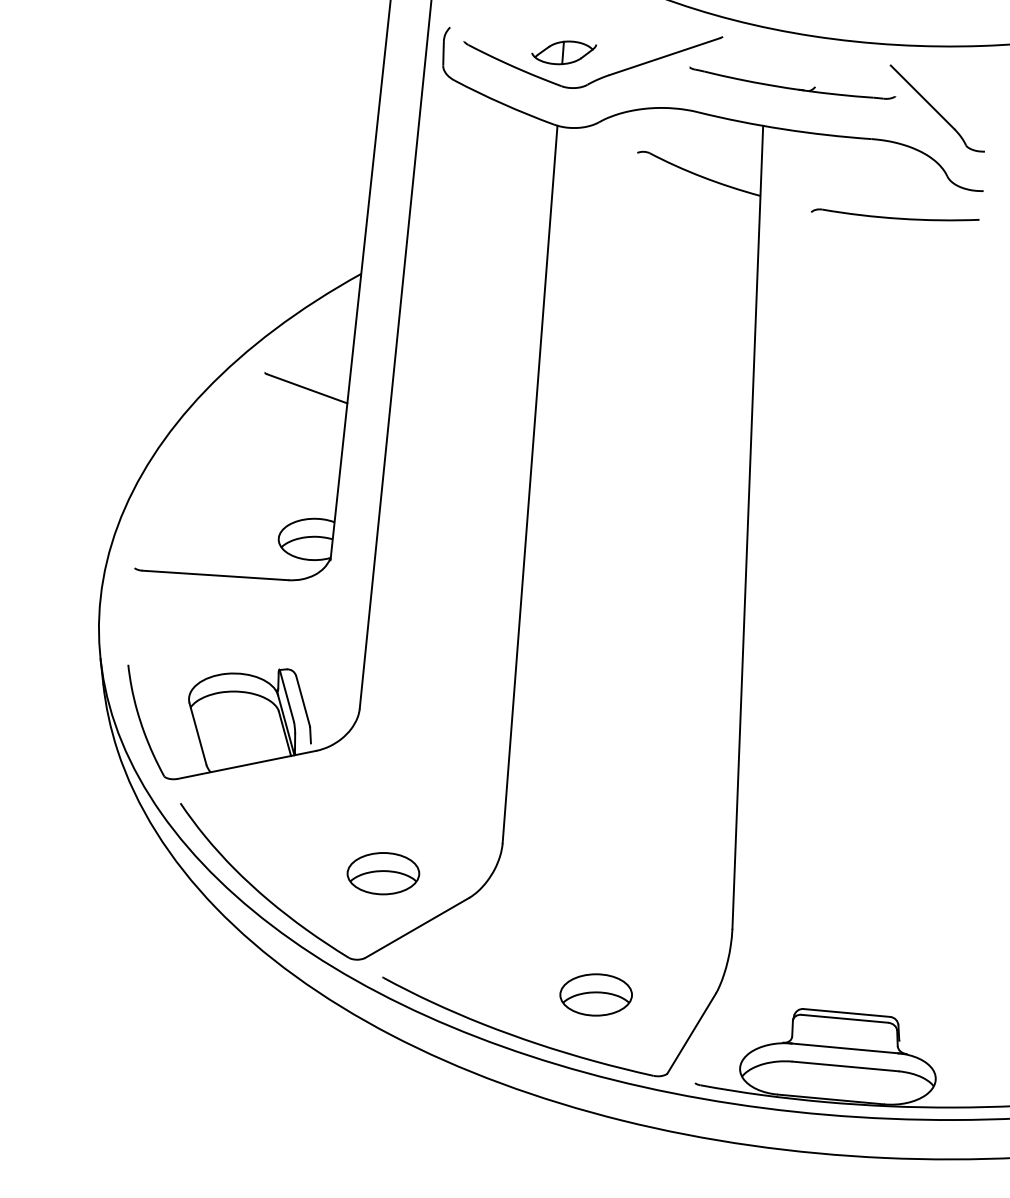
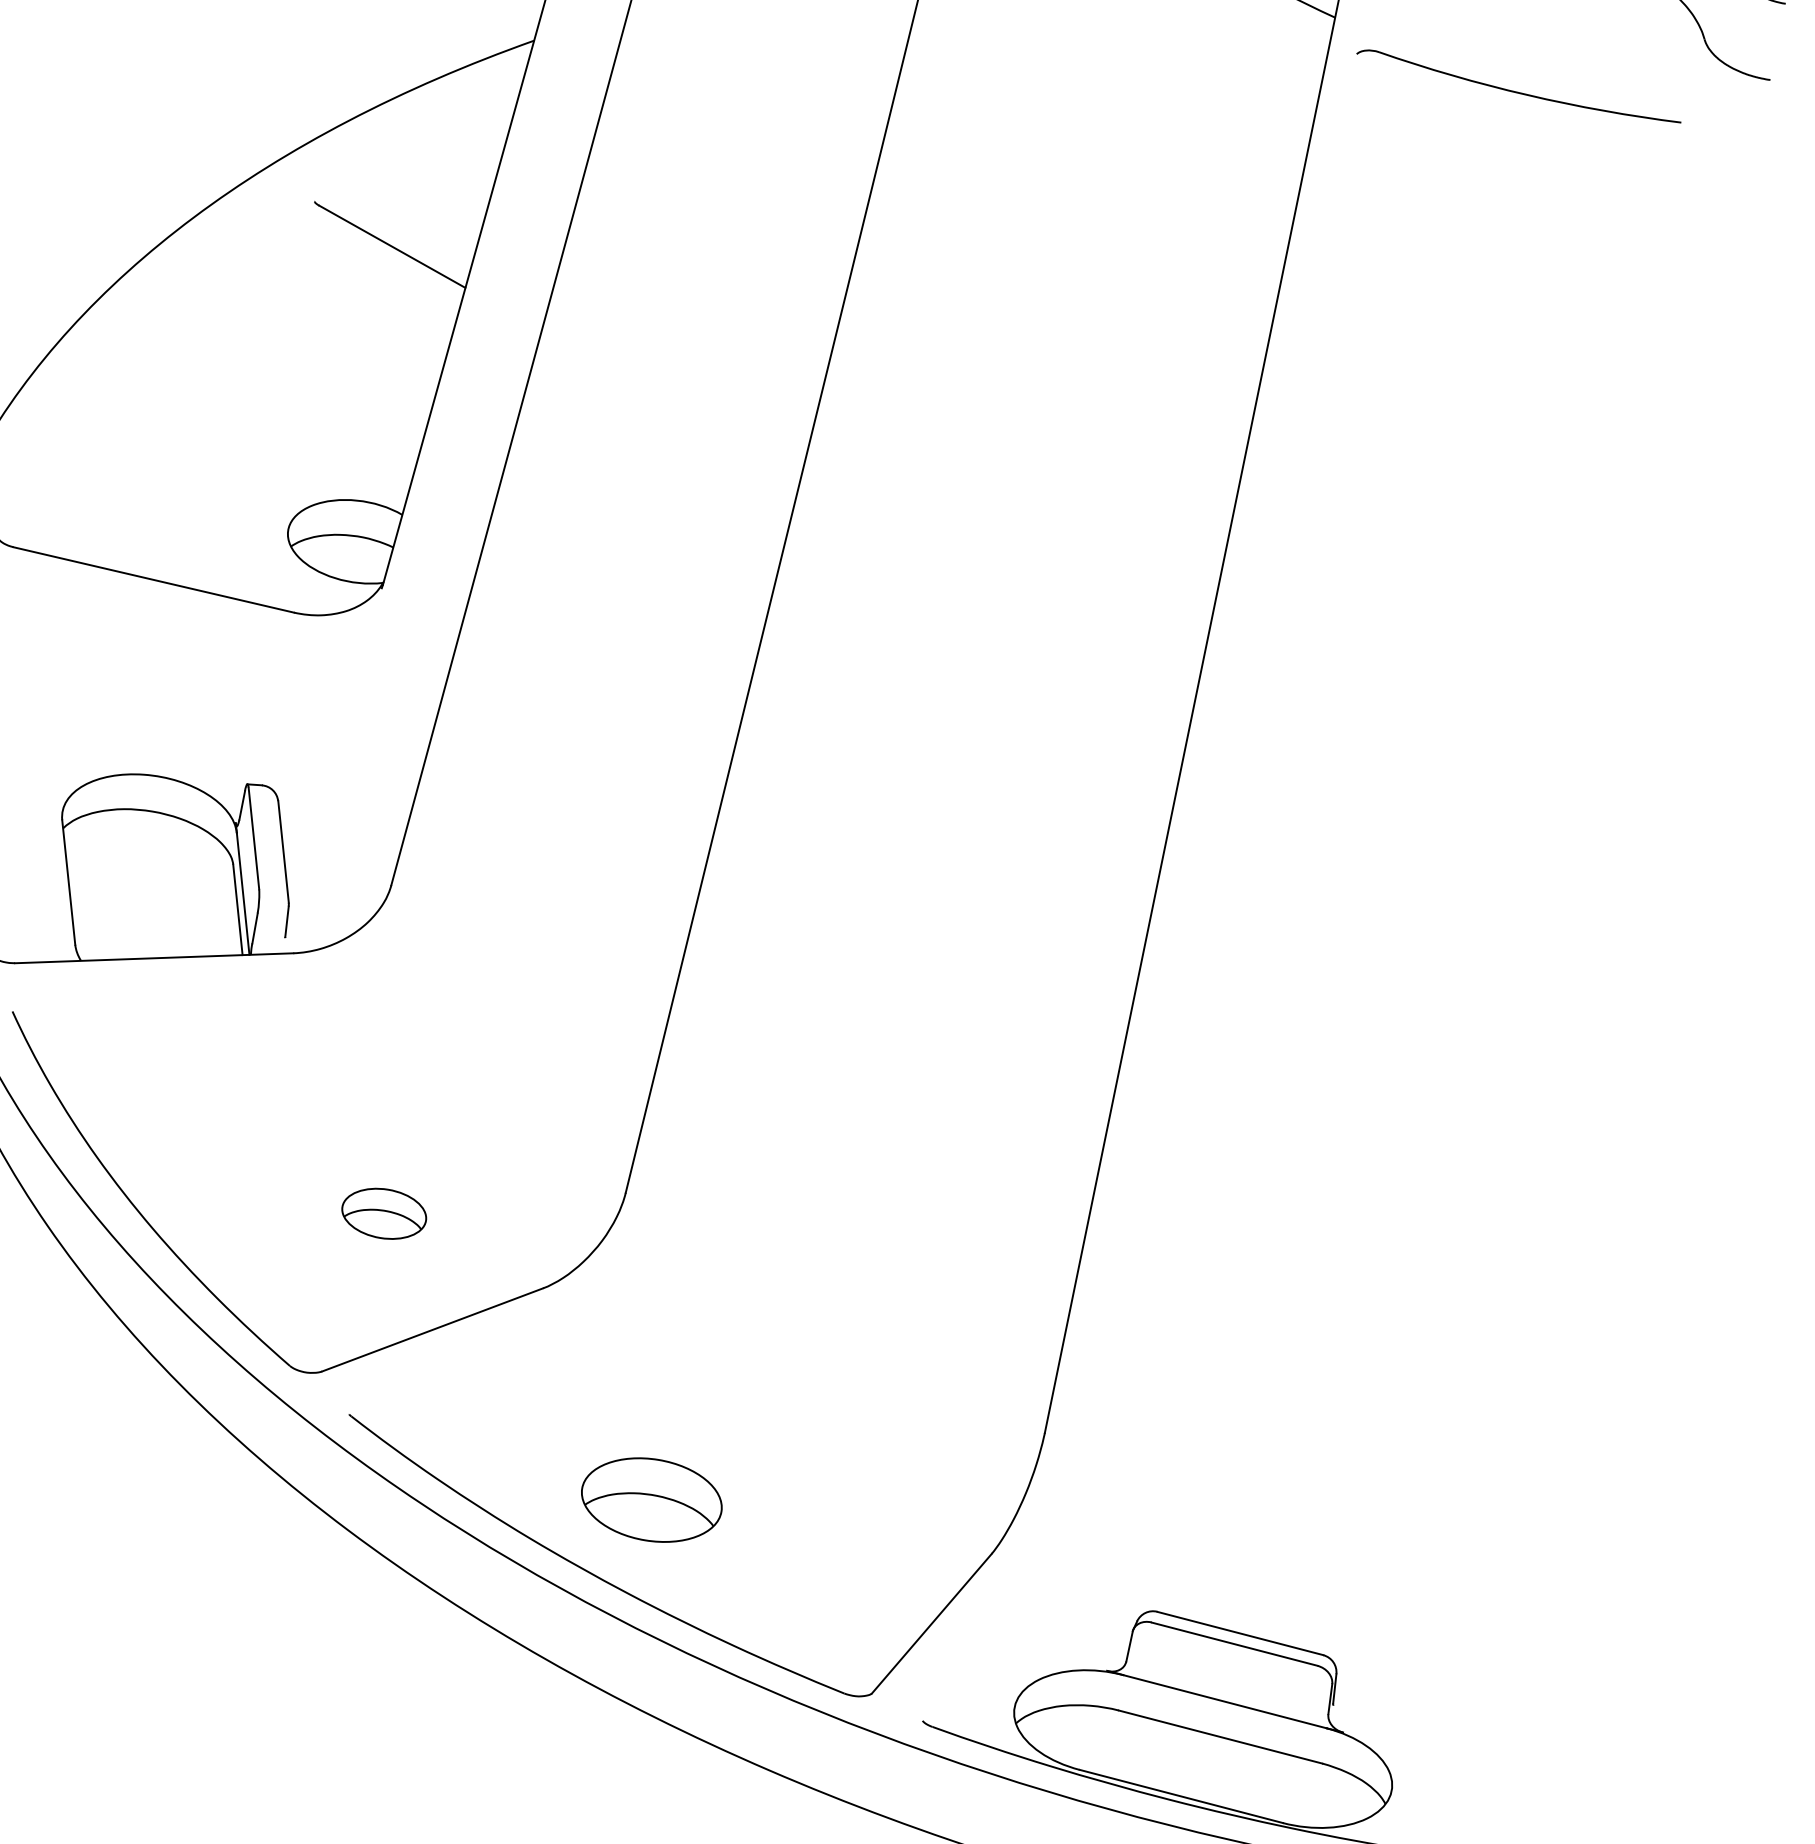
part: (894, 214) -> (1517, 84), moved
part: (383, 873) -> (384, 1213), size x0.6
part: (595, 994) -> (650, 1498), moved

